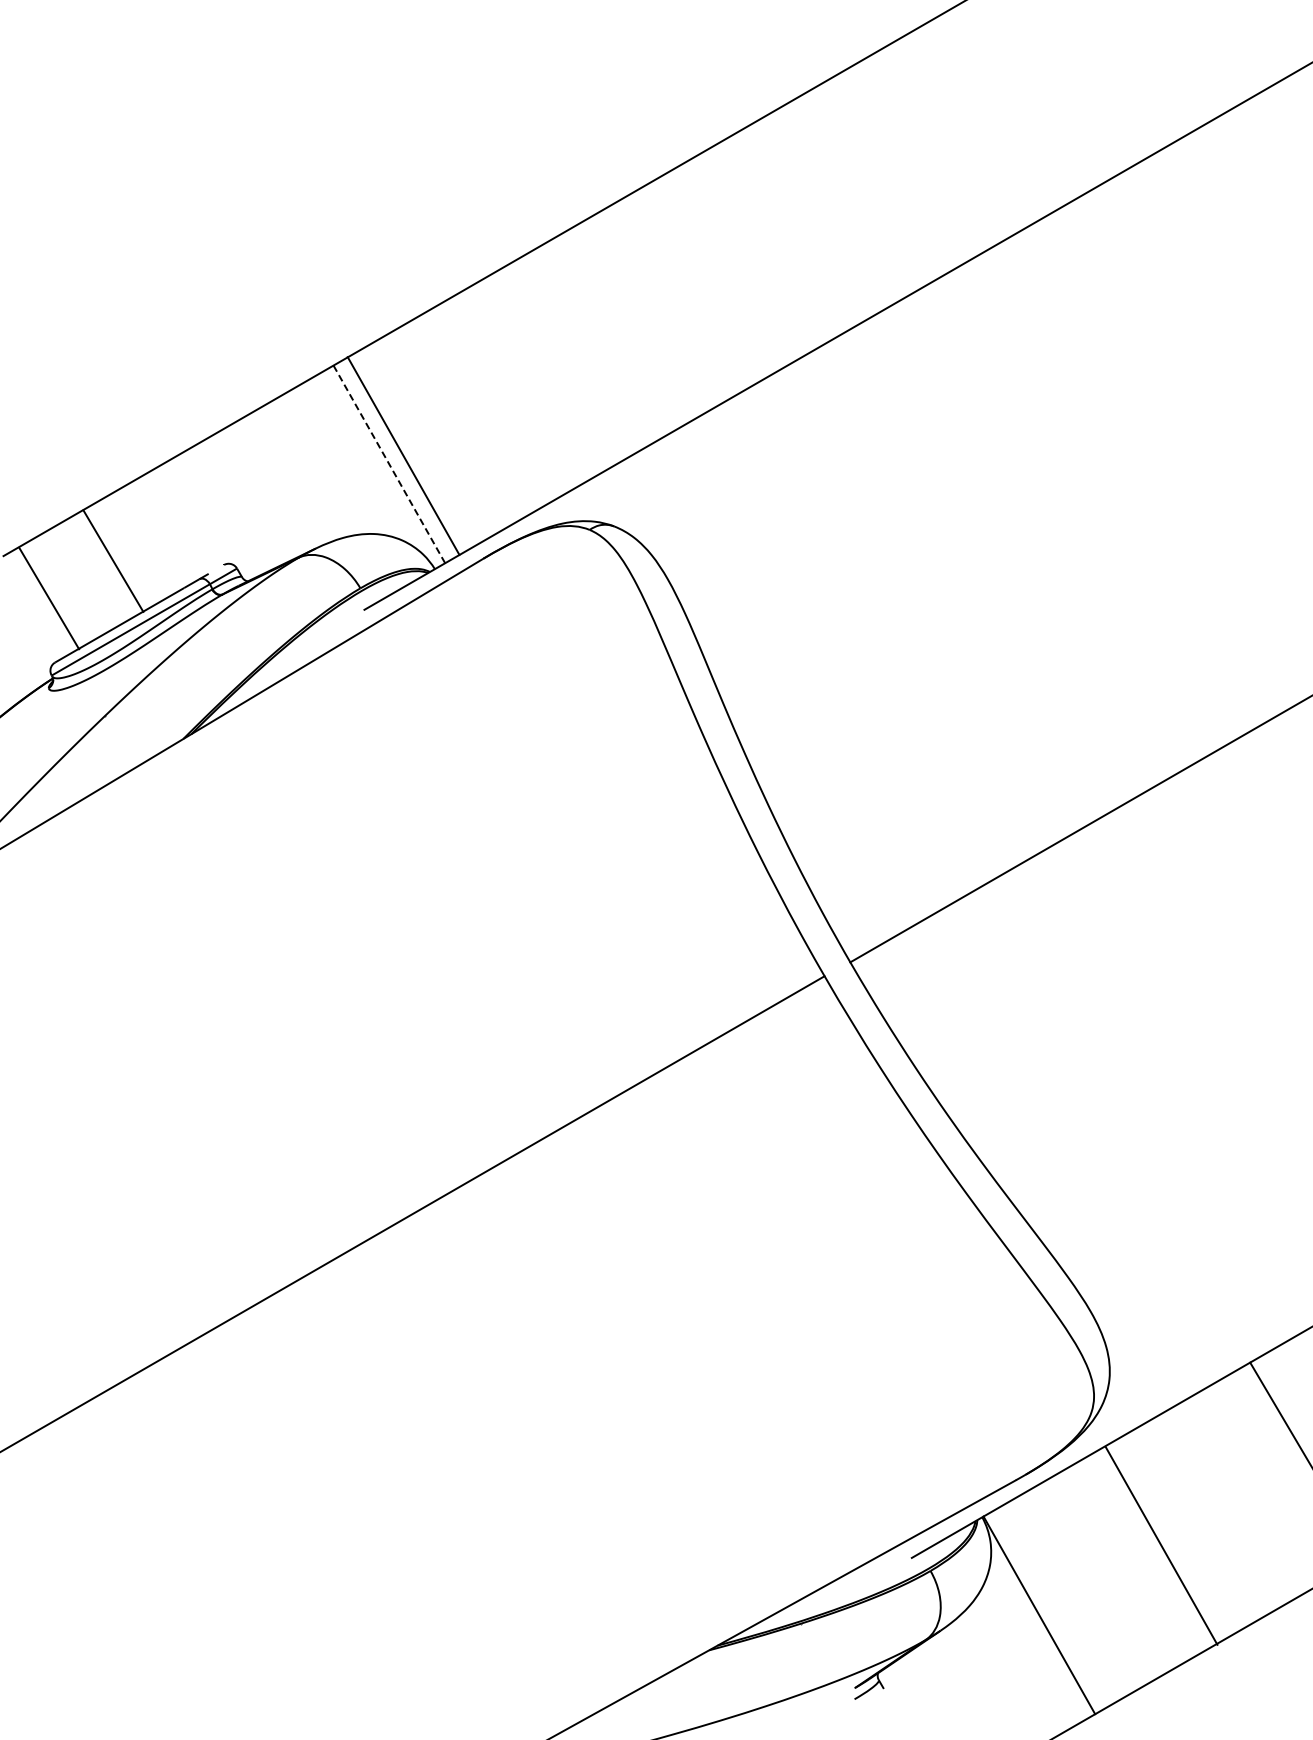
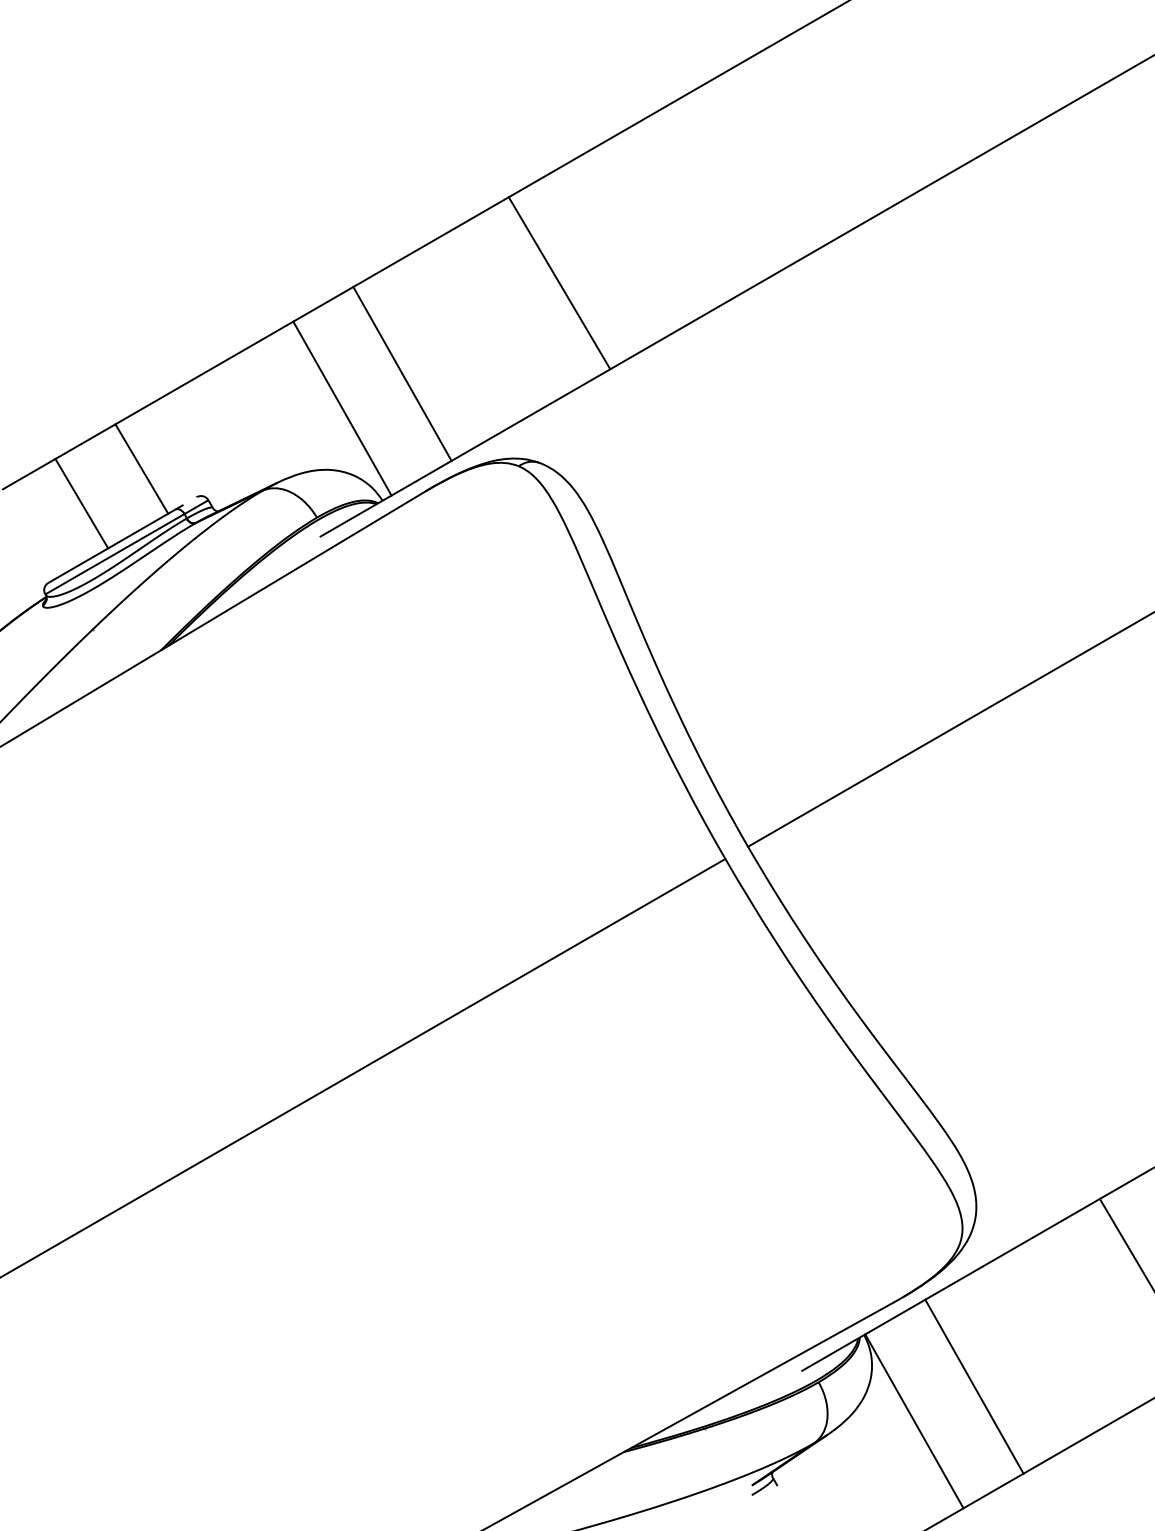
line: (635, 321) -> (559, 282), added
line: (403, 455) -> (402, 373), moved
line: (389, 464) -> (342, 408), dashed -> solid
line: (113, 560) -> (141, 468), moved
line: (49, 598) -> (82, 503), moved
line: (1161, 1545) -> (974, 1386), moved

